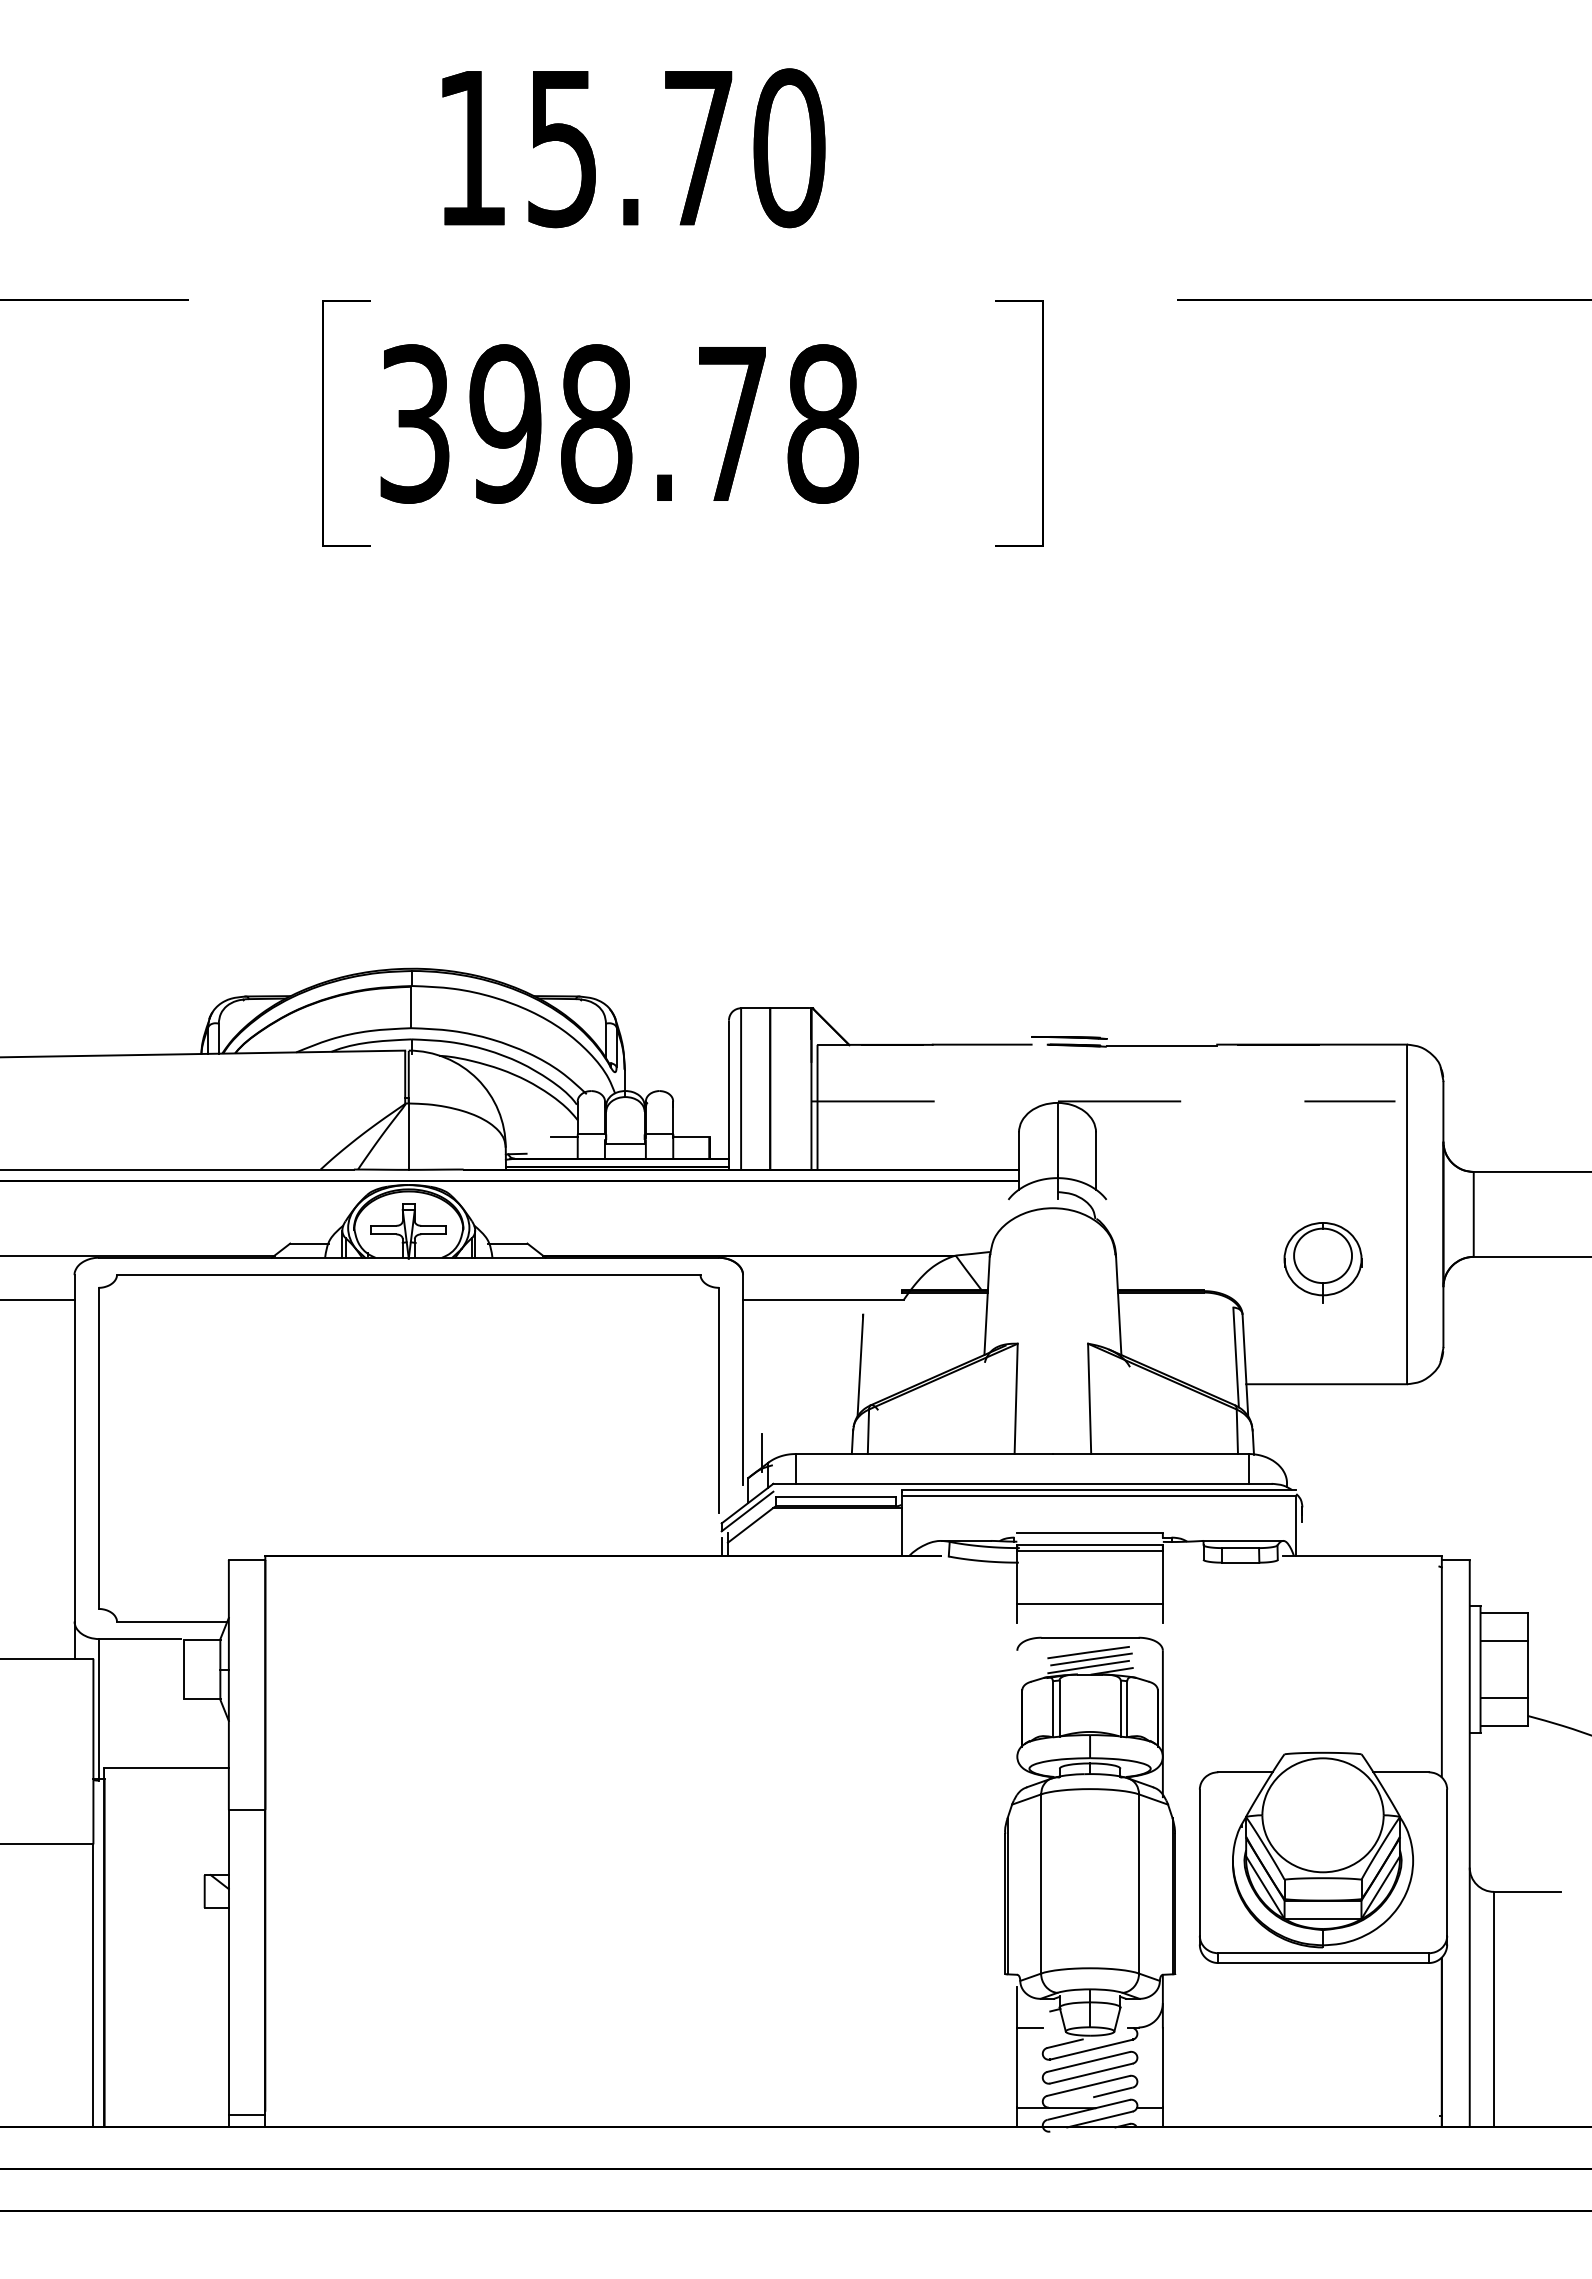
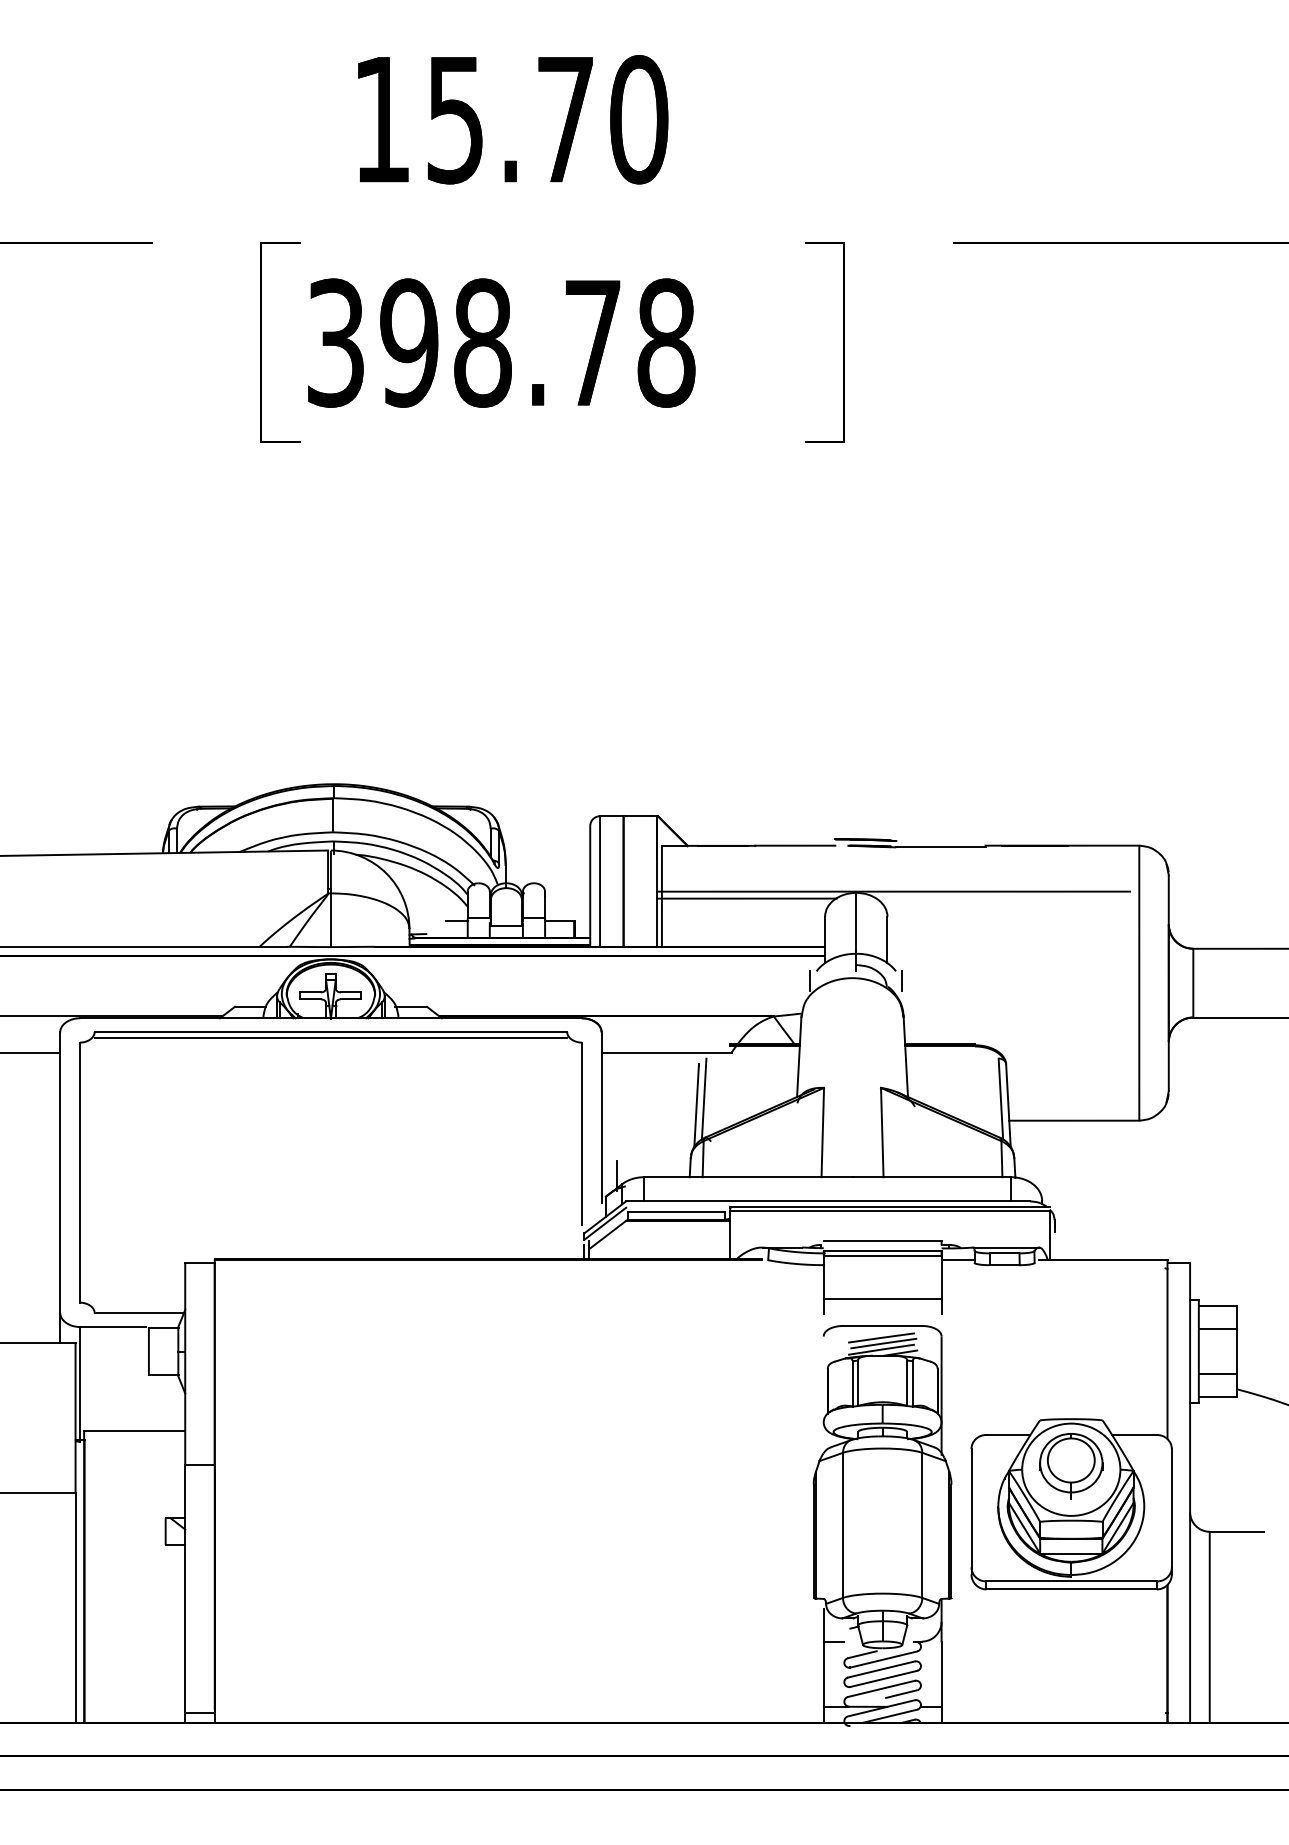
line: (1103, 1101) -> (893, 891), dashed -> solid
line: (922, 1110) -> (746, 899), added
line: (1000, 1211) -> (810, 980), added
line: (1114, 1211) -> (902, 980), added
part: (1322, 1262) -> (1070, 1465), moved
line: (408, 1281) -> (330, 1037), added
line: (869, 1357) -> (704, 1099), added
line: (1182, 1555) -> (957, 1259), added

